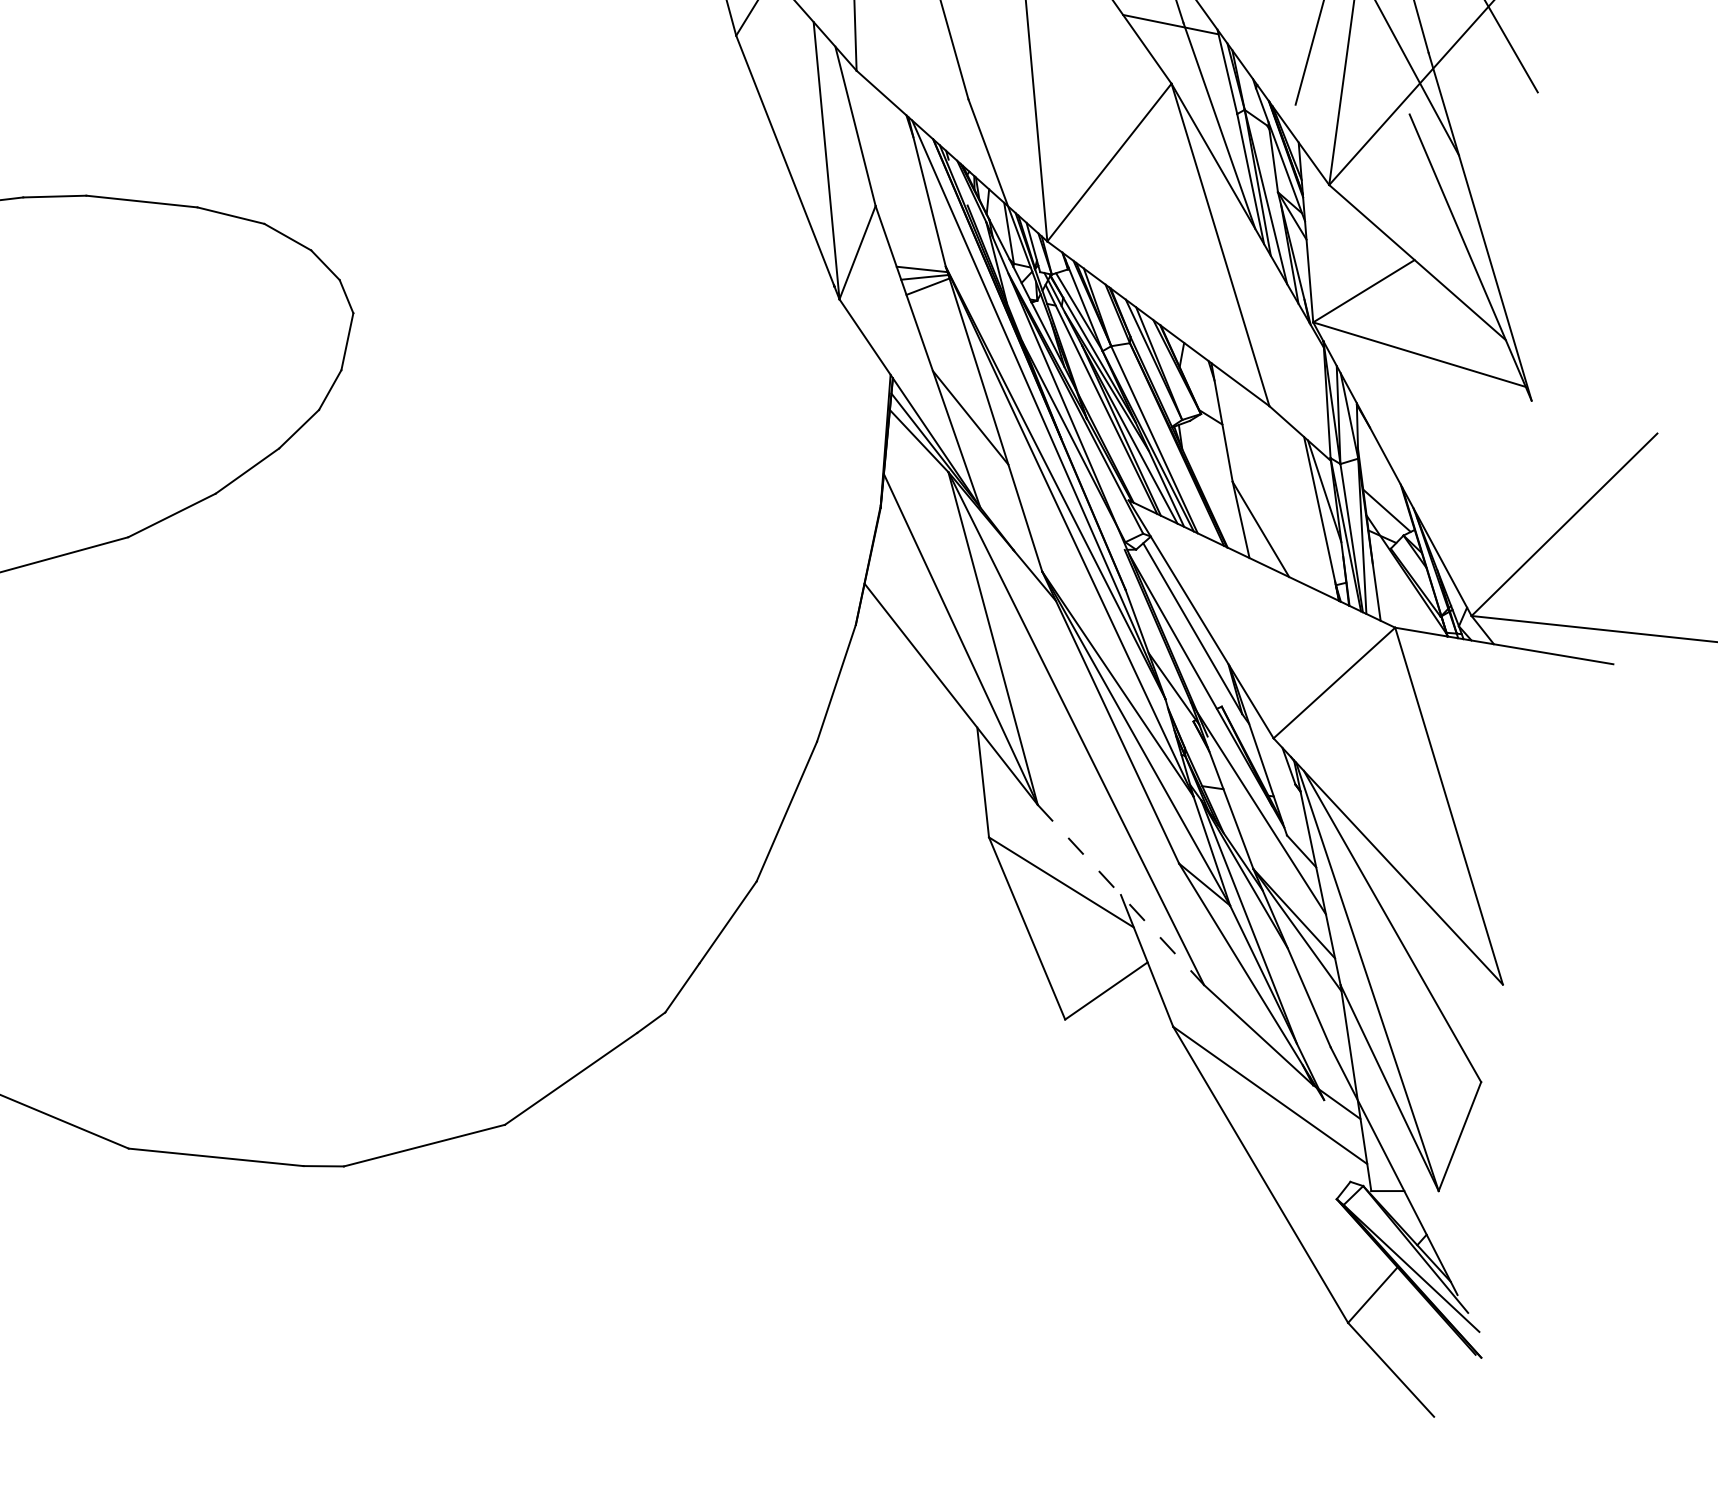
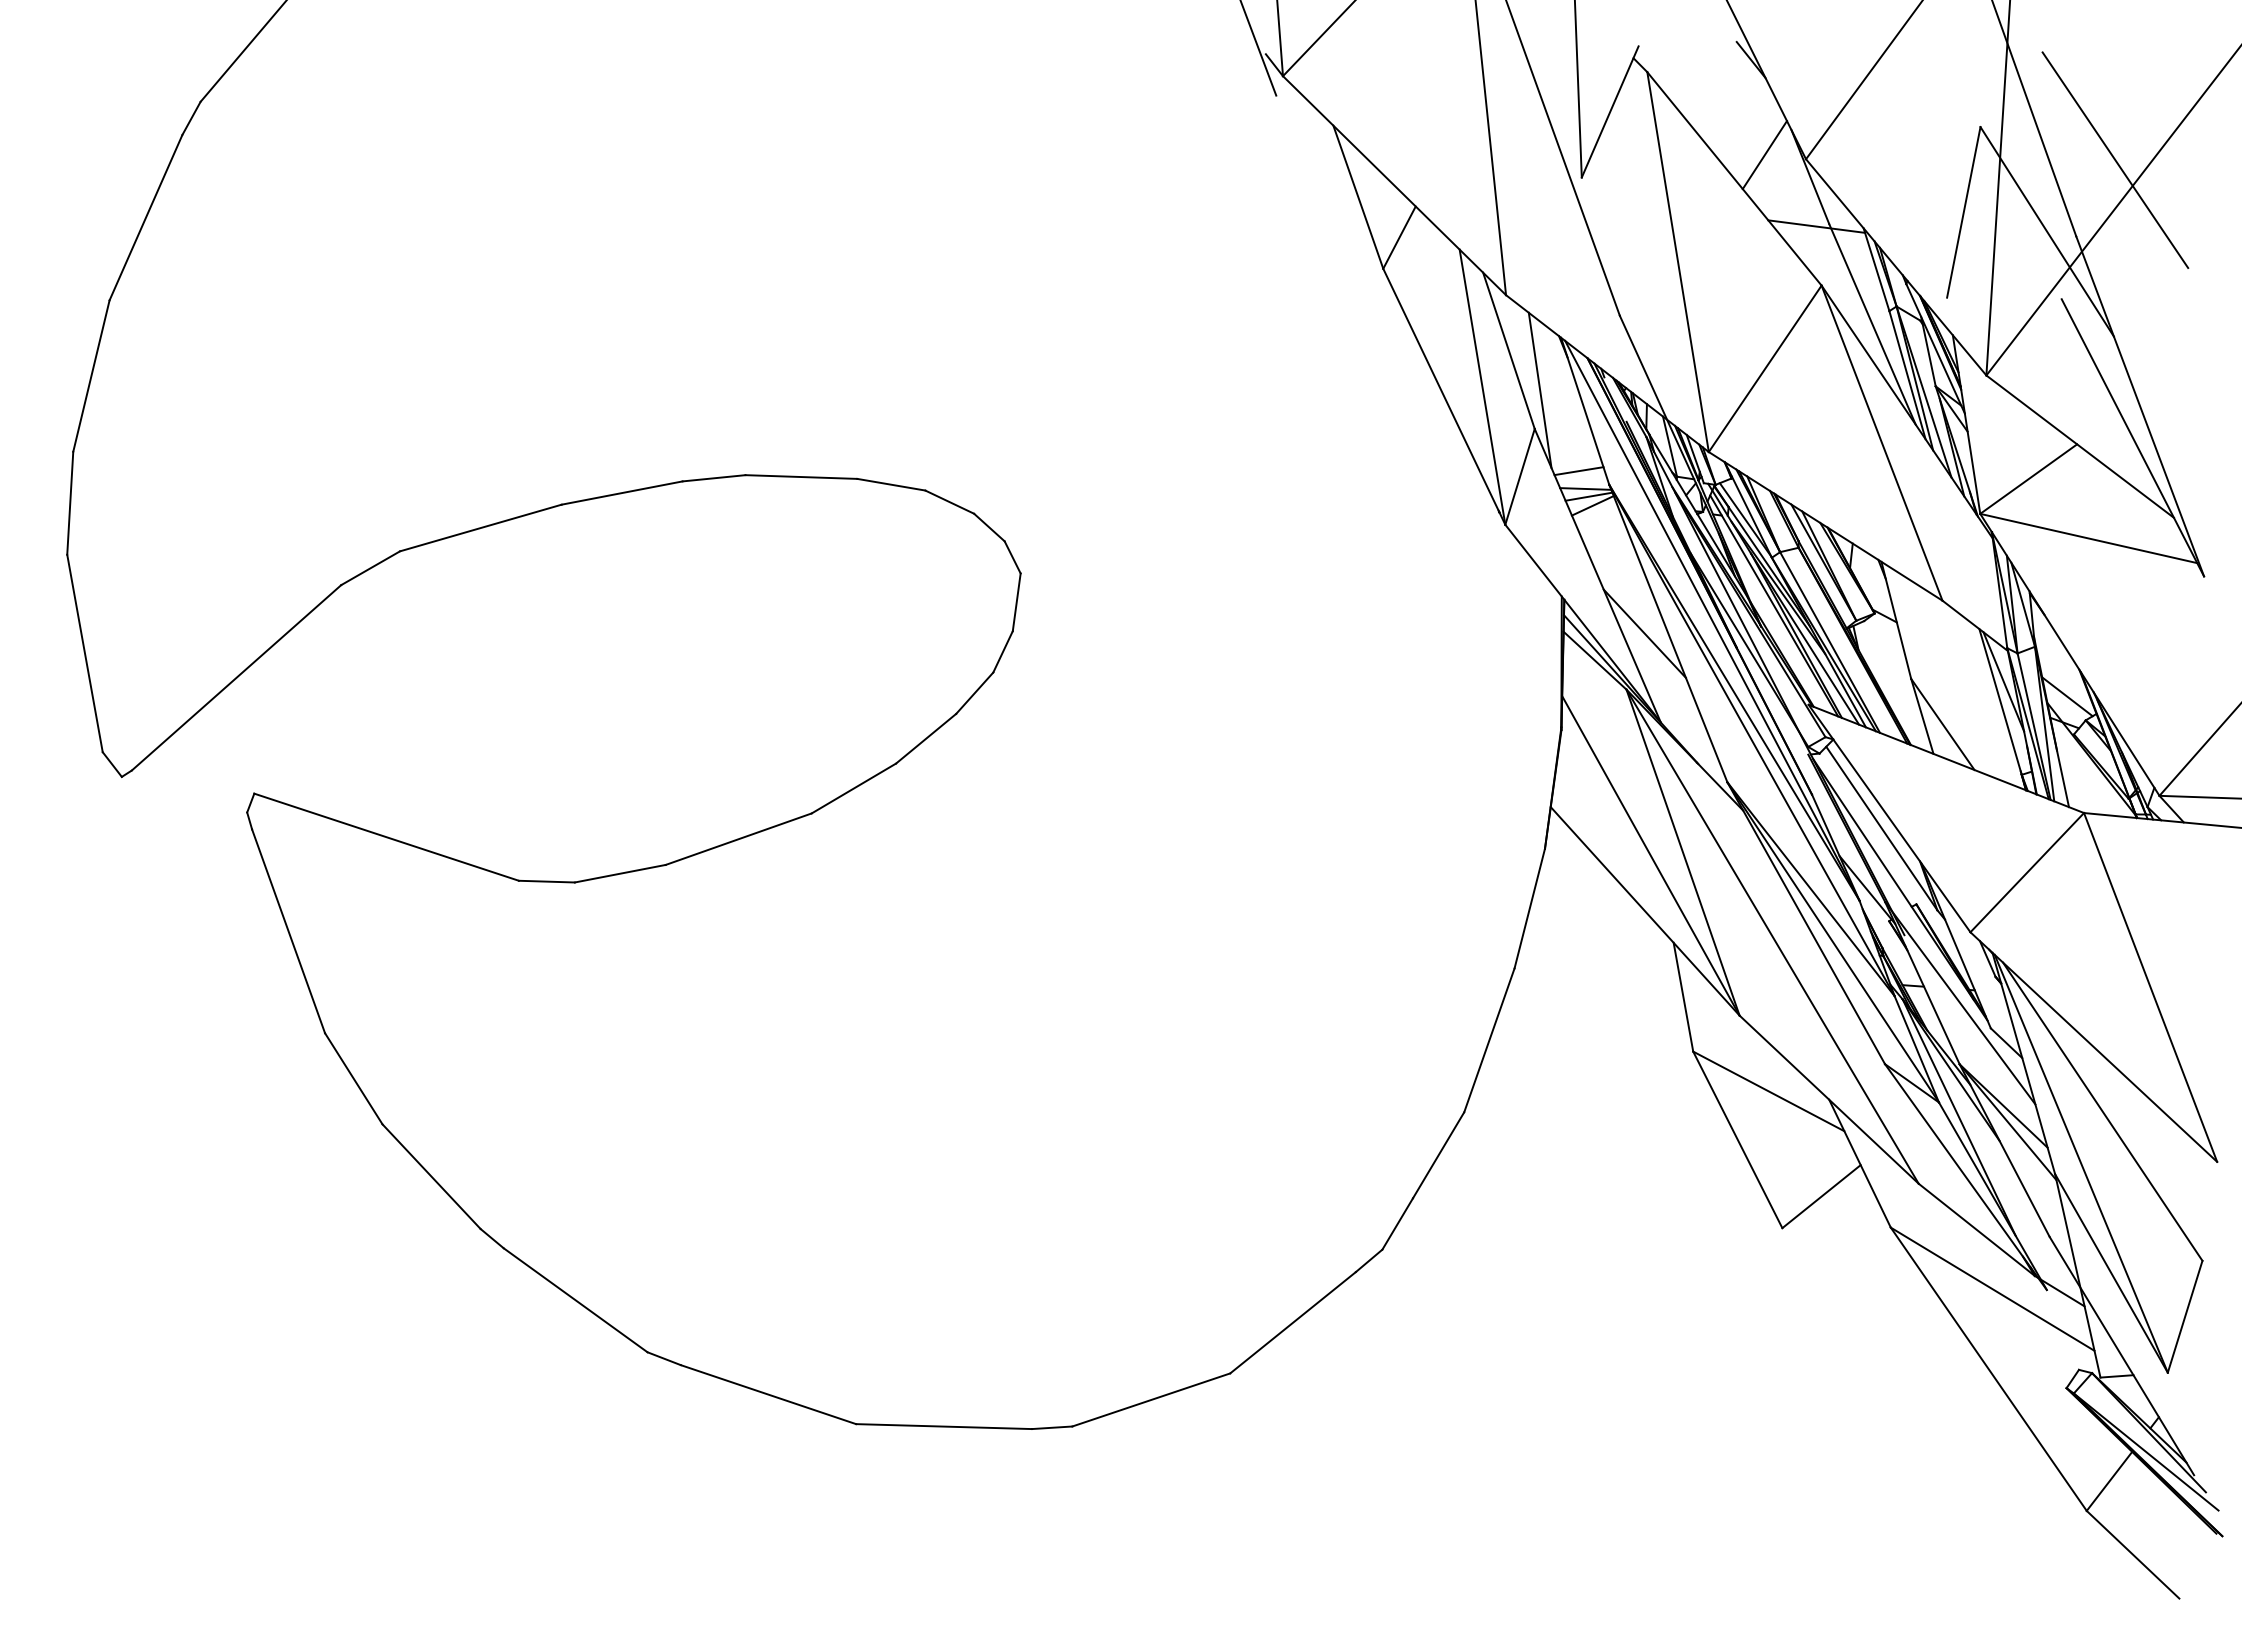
line: (883, 168) -> (1539, 390), added
line: (916, 251) -> (1578, 471), added
line: (1121, 894) -> (1829, 1099), dashed -> solid

